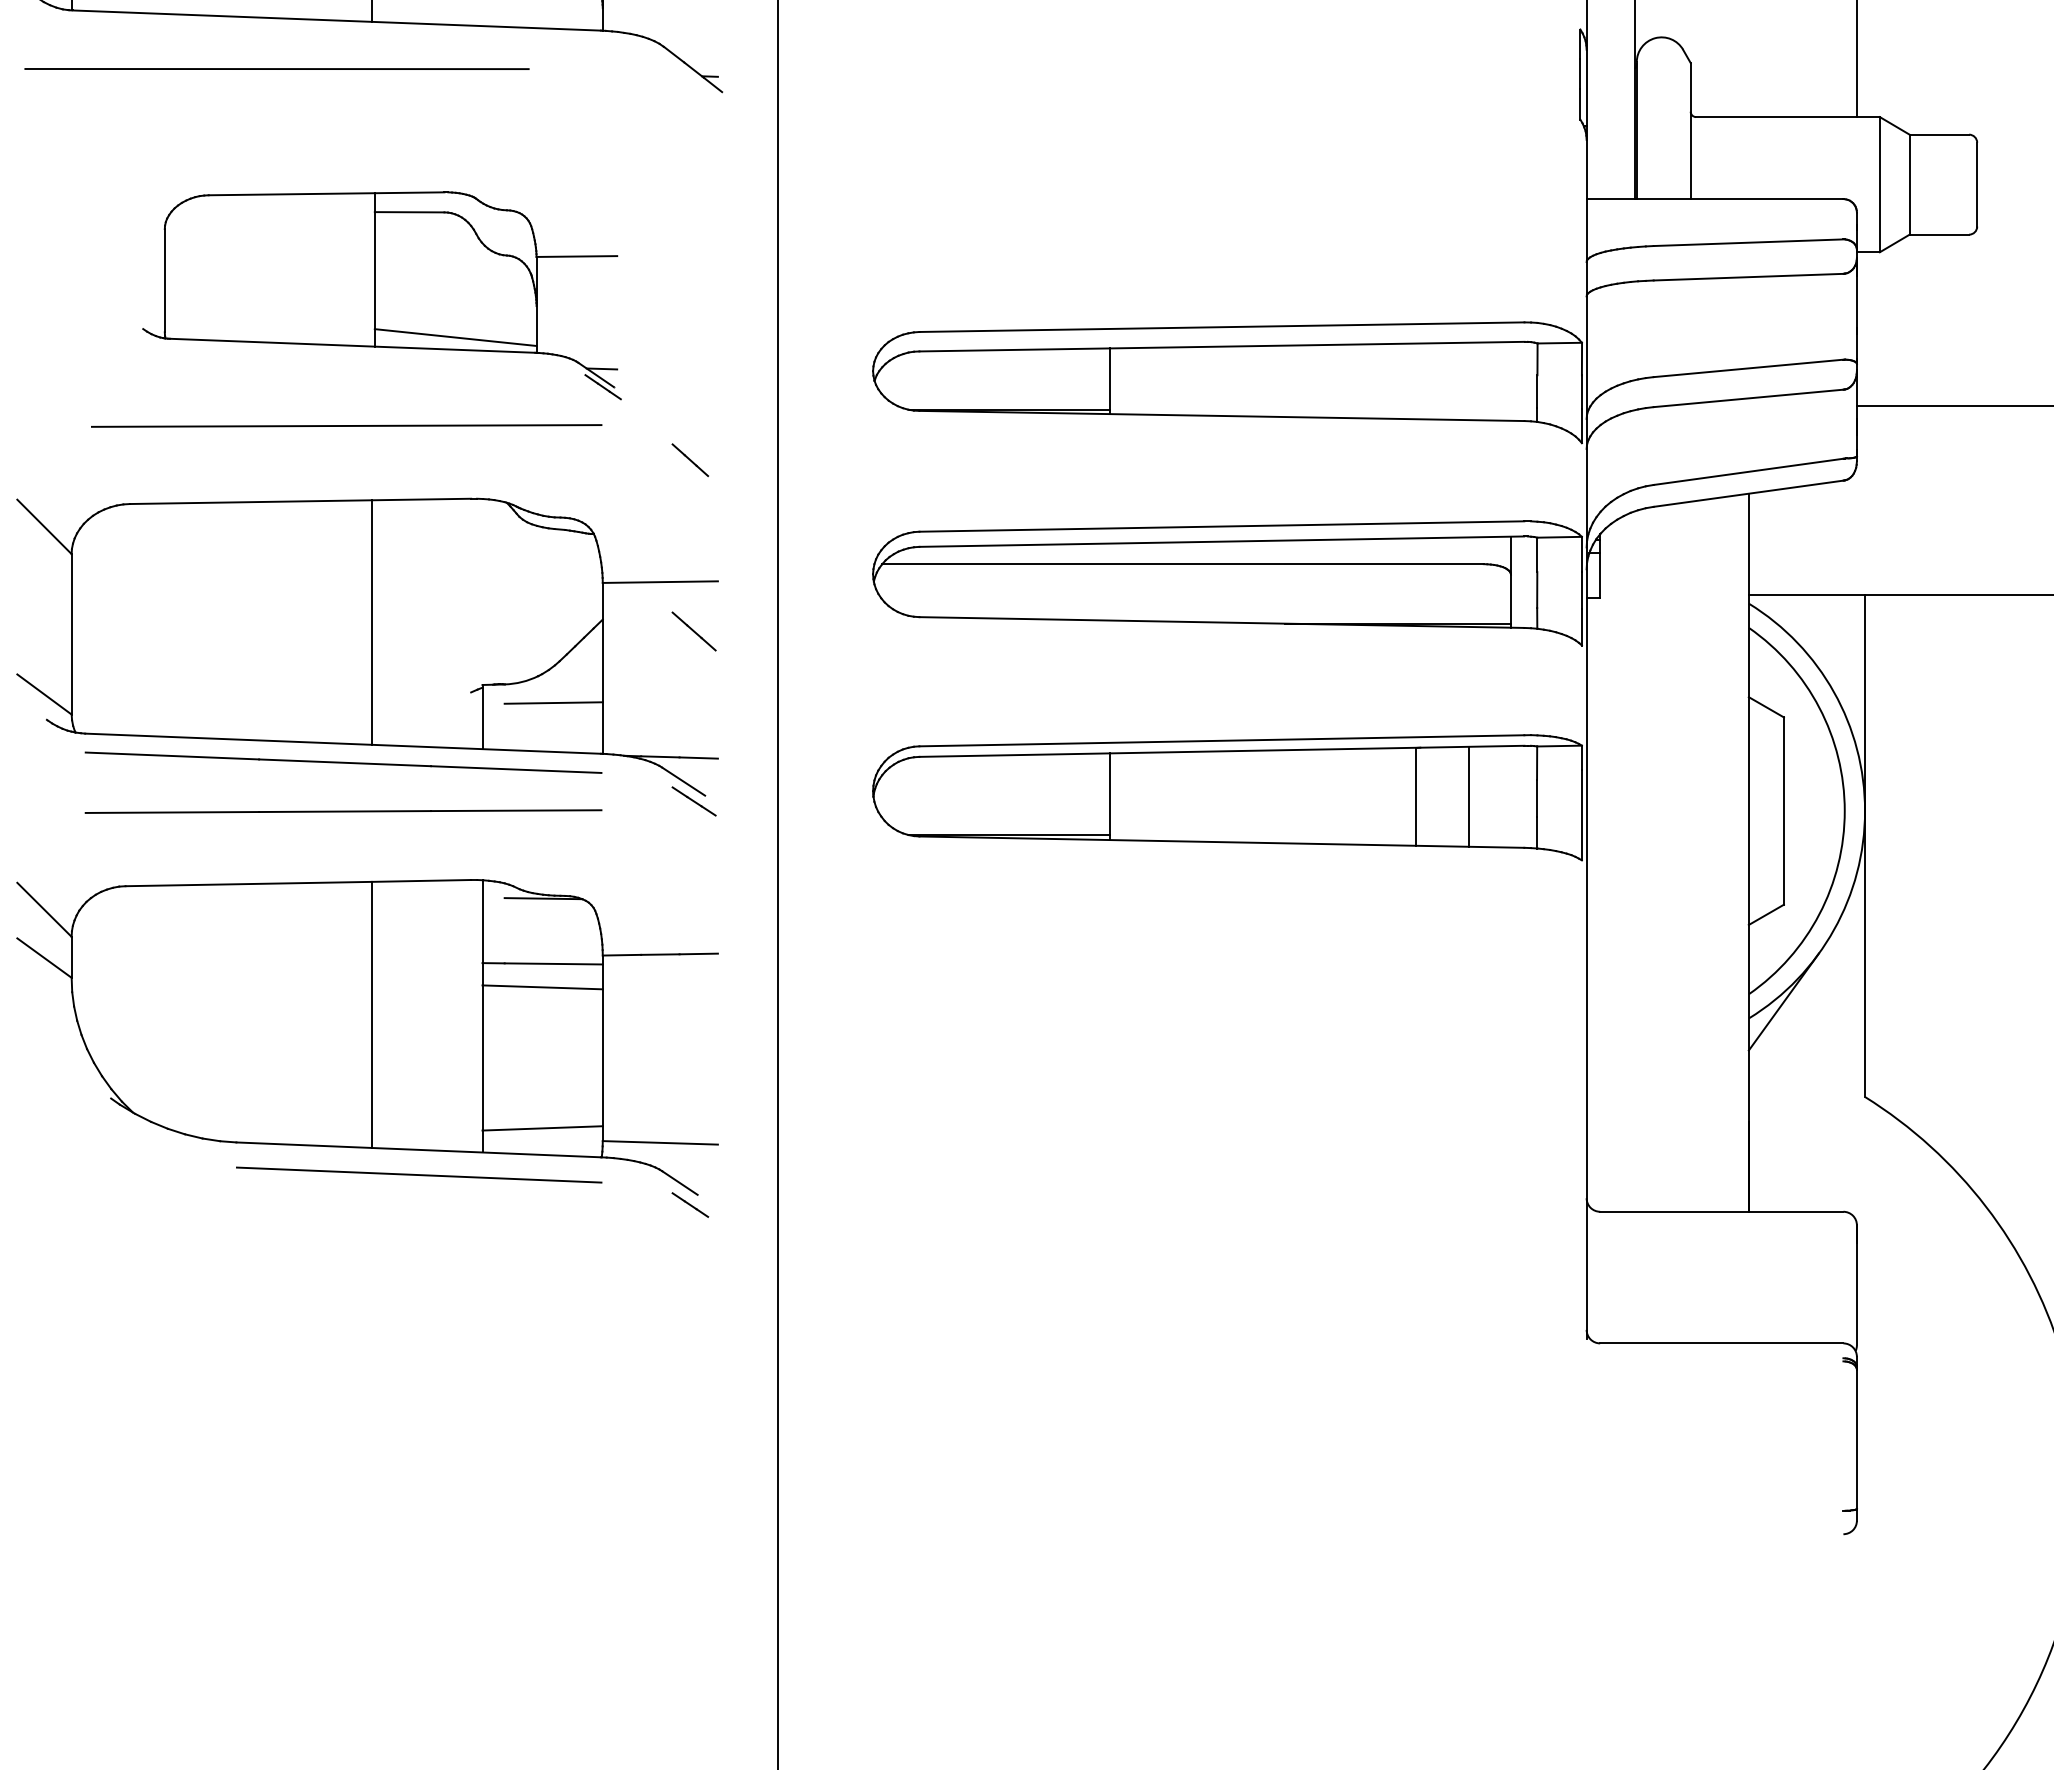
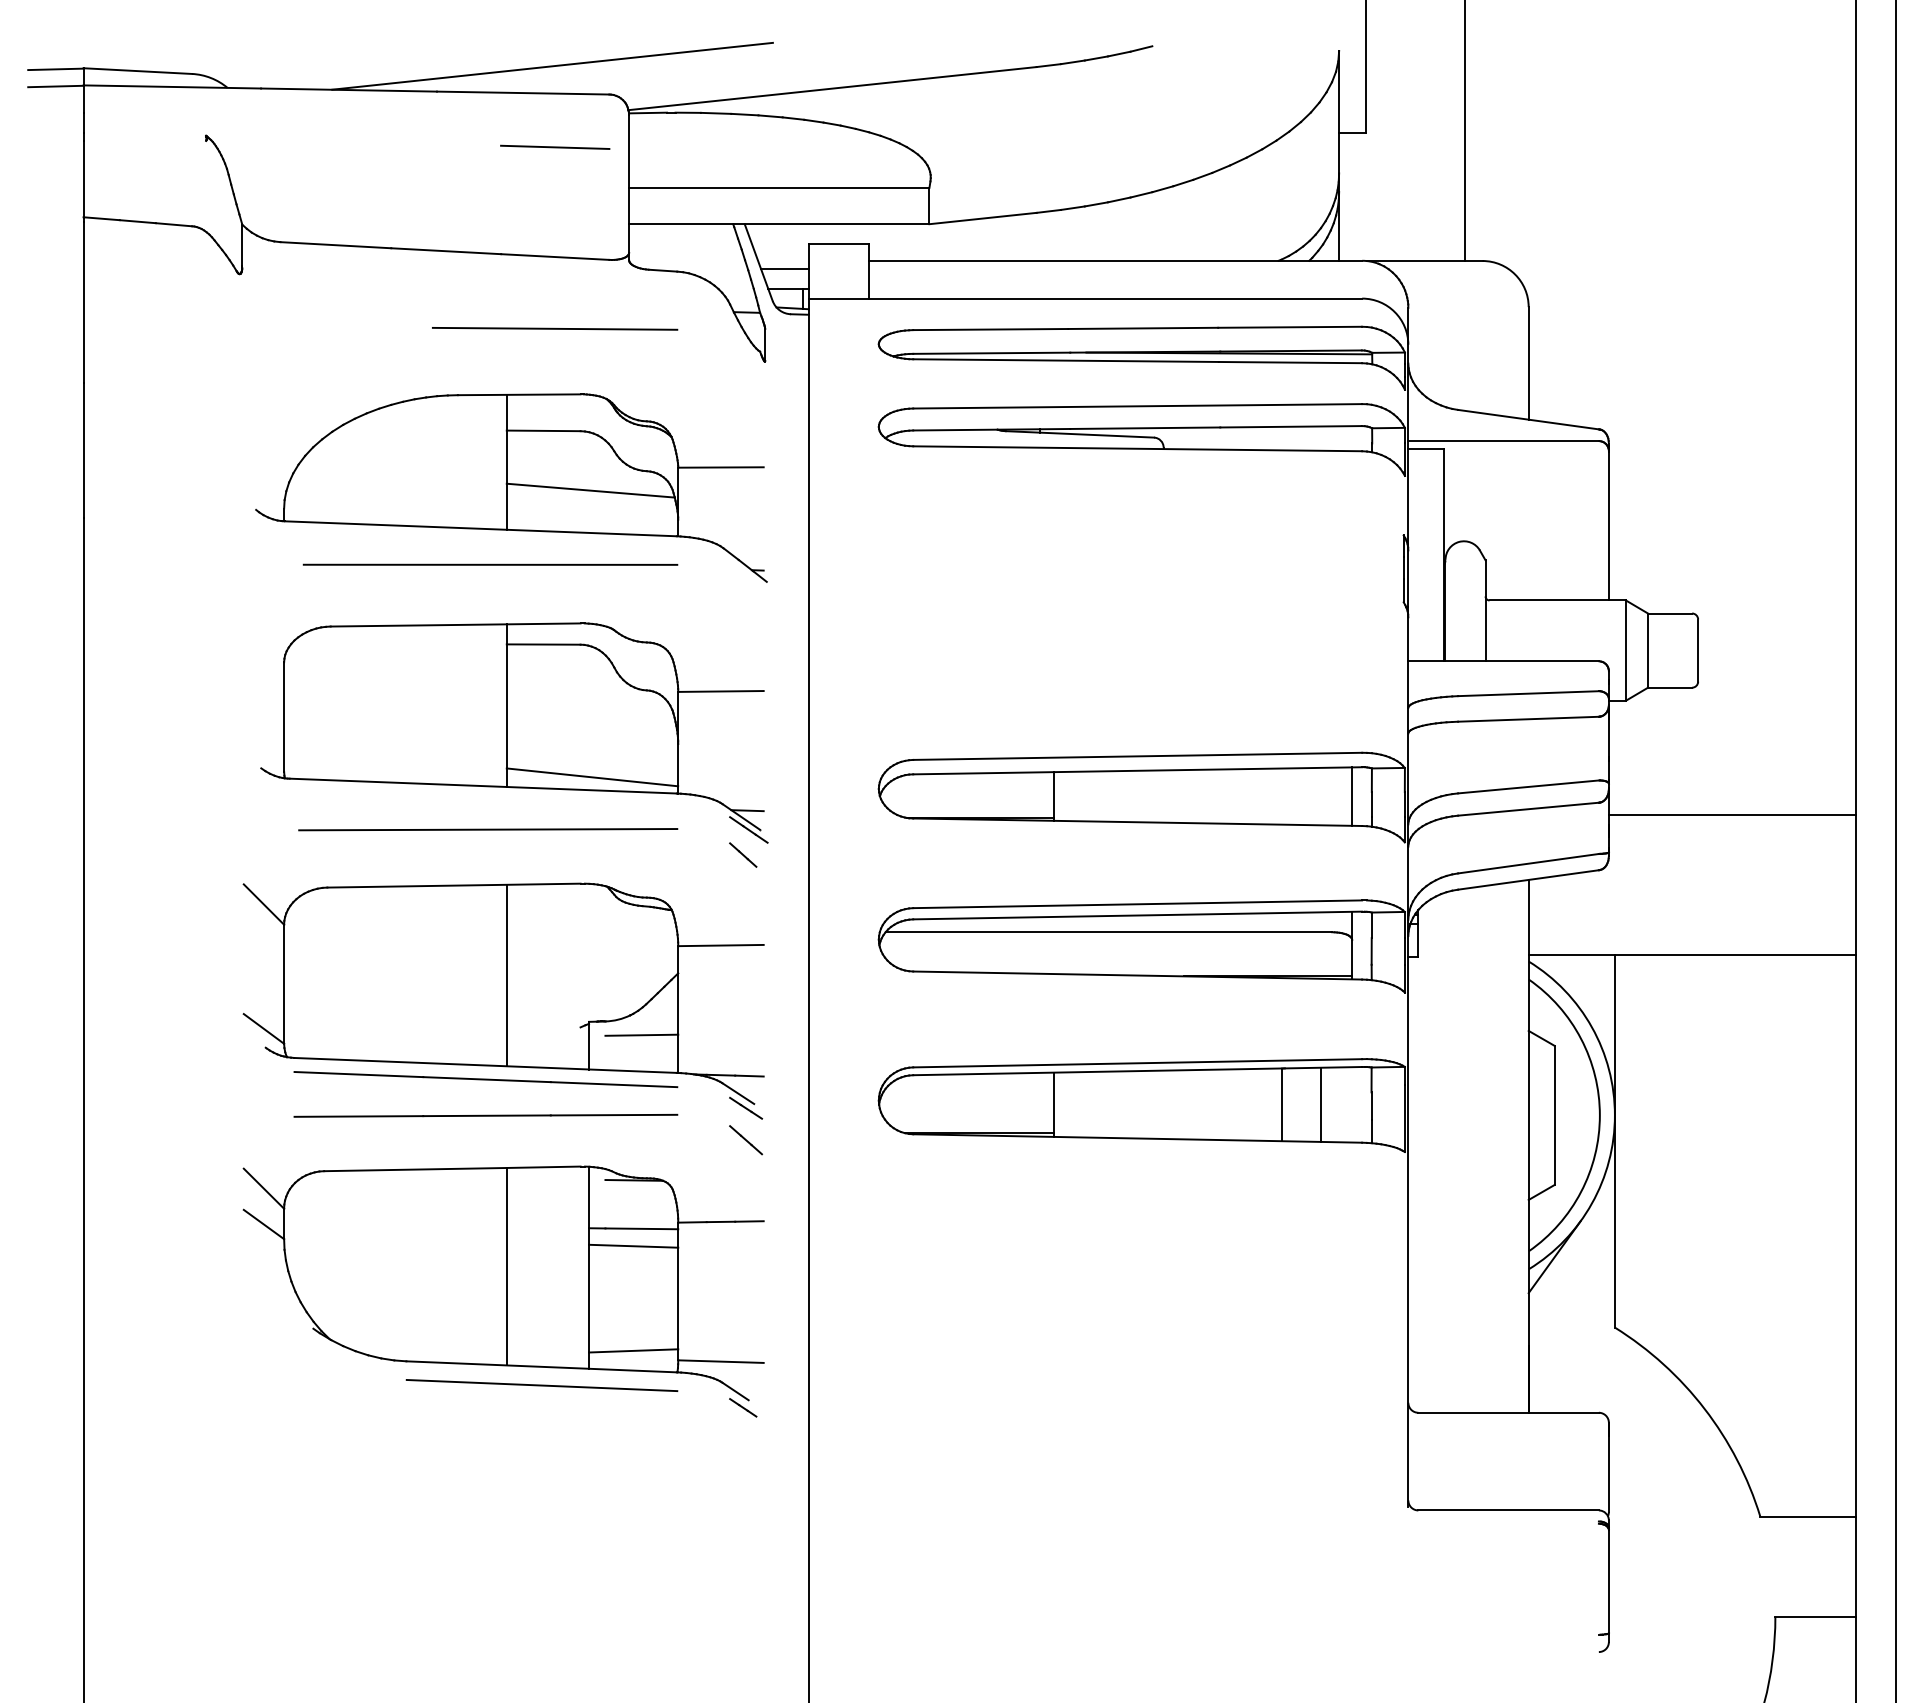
line: (276, 68) -> (490, 564), moved
part: (382, 295) -> (514, 732), size x1.43
line: (1511, 381) -> (1352, 796), added
line: (693, 631) -> (745, 1140), moved

